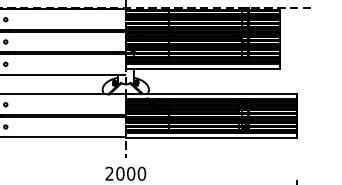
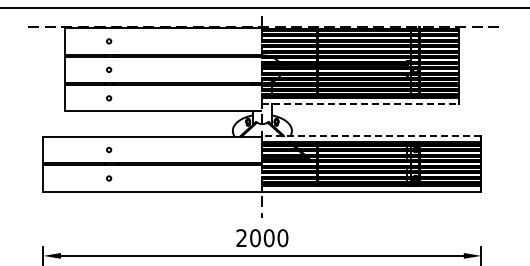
line: (203, 69) -> (361, 104), solid -> dashed
line: (211, 94) -> (371, 136), solid -> dashed

